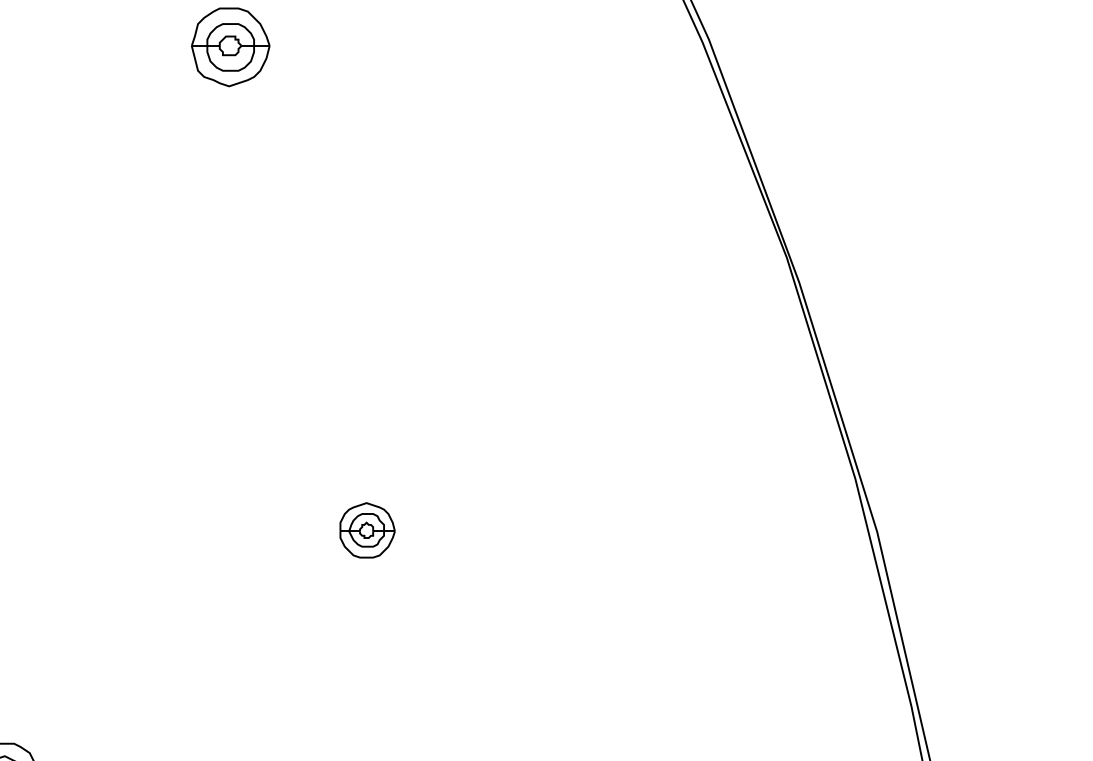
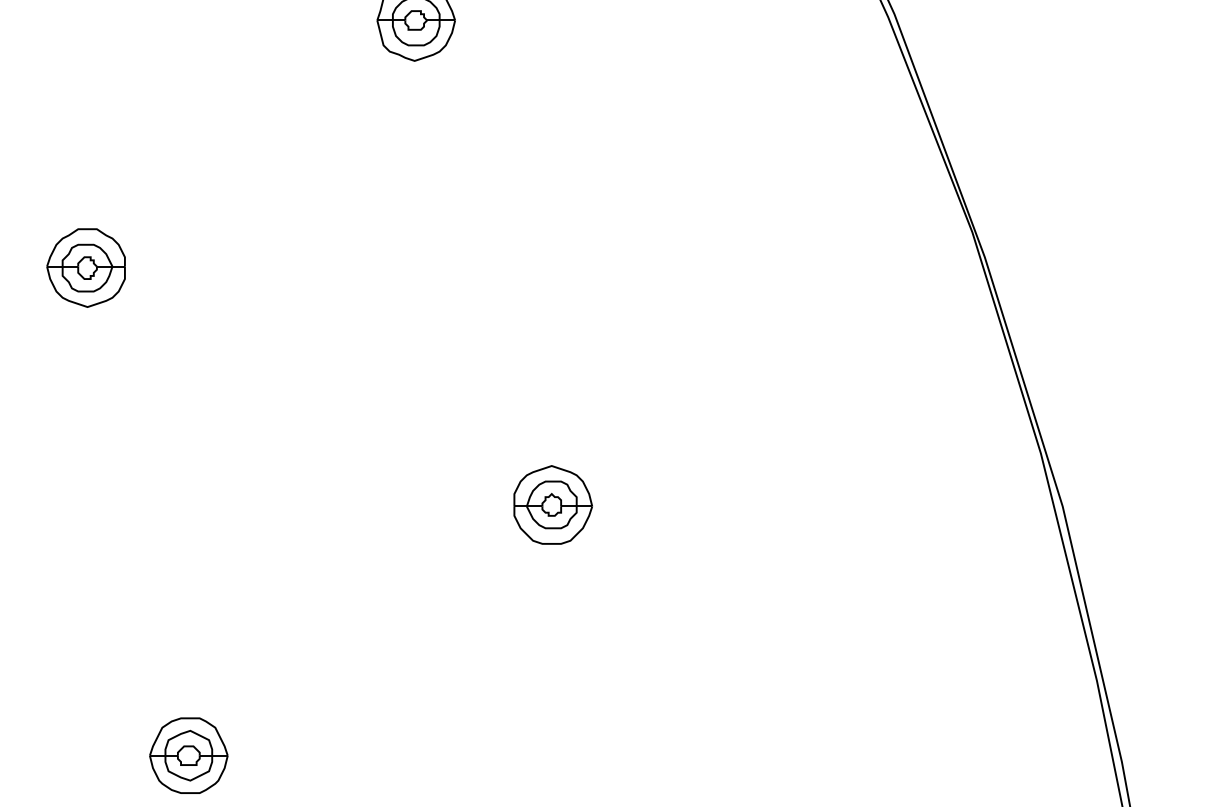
part: (366, 529) -> (552, 504), size x1.43

